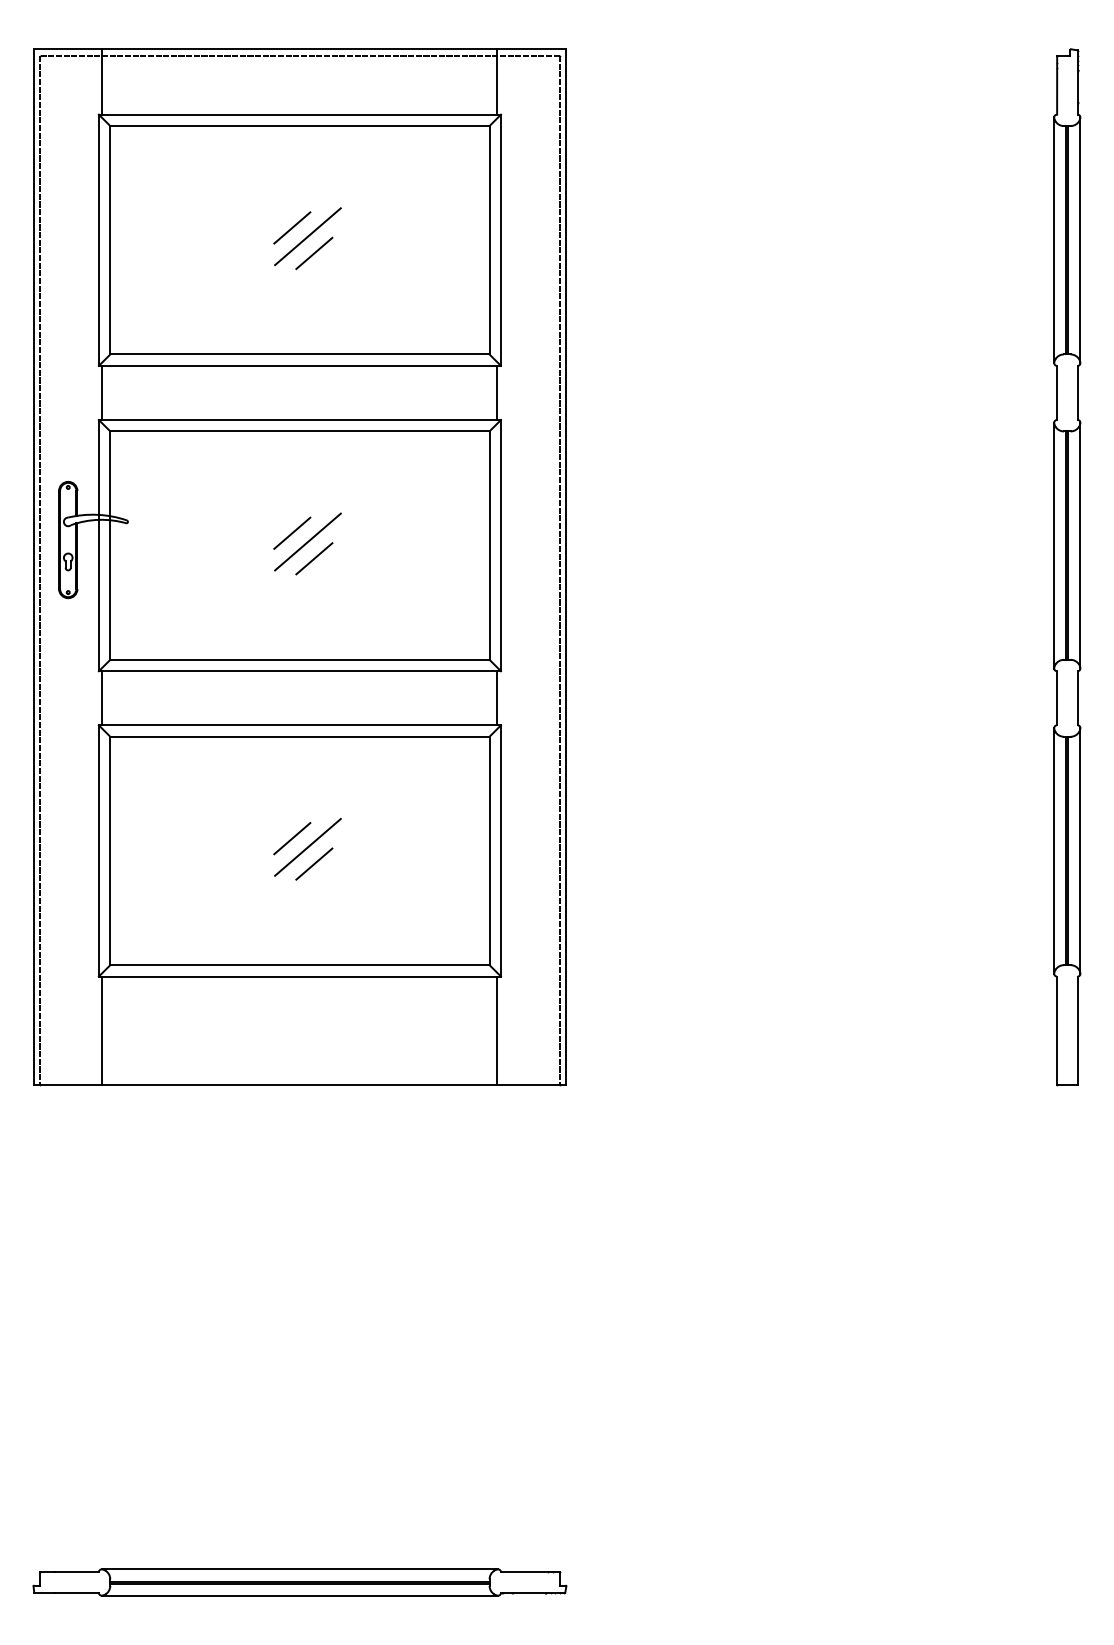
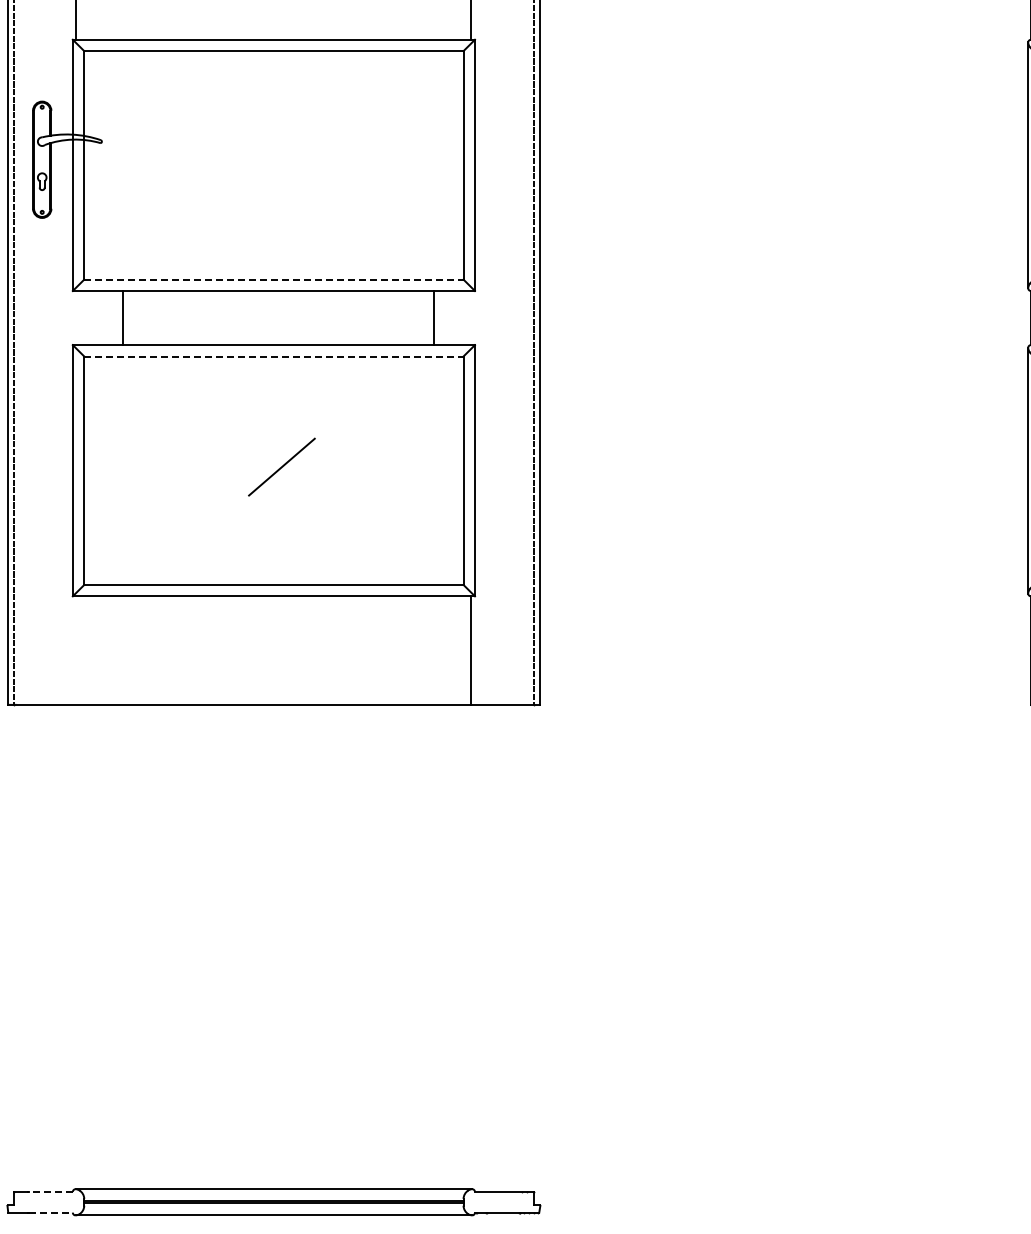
line: (292, 532) -> (266, 152), removed
line: (307, 541) -> (281, 161), removed
line: (314, 558) -> (288, 178), removed
line: (299, 659) -> (273, 279), solid -> dashed
line: (102, 698) -> (123, 318), moved
line: (497, 698) -> (434, 318), moved
line: (299, 736) -> (273, 356), solid -> dashed
line: (292, 838) -> (266, 458), removed
line: (314, 863) -> (288, 483), removed
line: (102, 1030) -> (76, 650), removed
line: (76, 1572) -> (50, 1192), solid -> dashed
line: (76, 1592) -> (50, 1212), solid -> dashed

